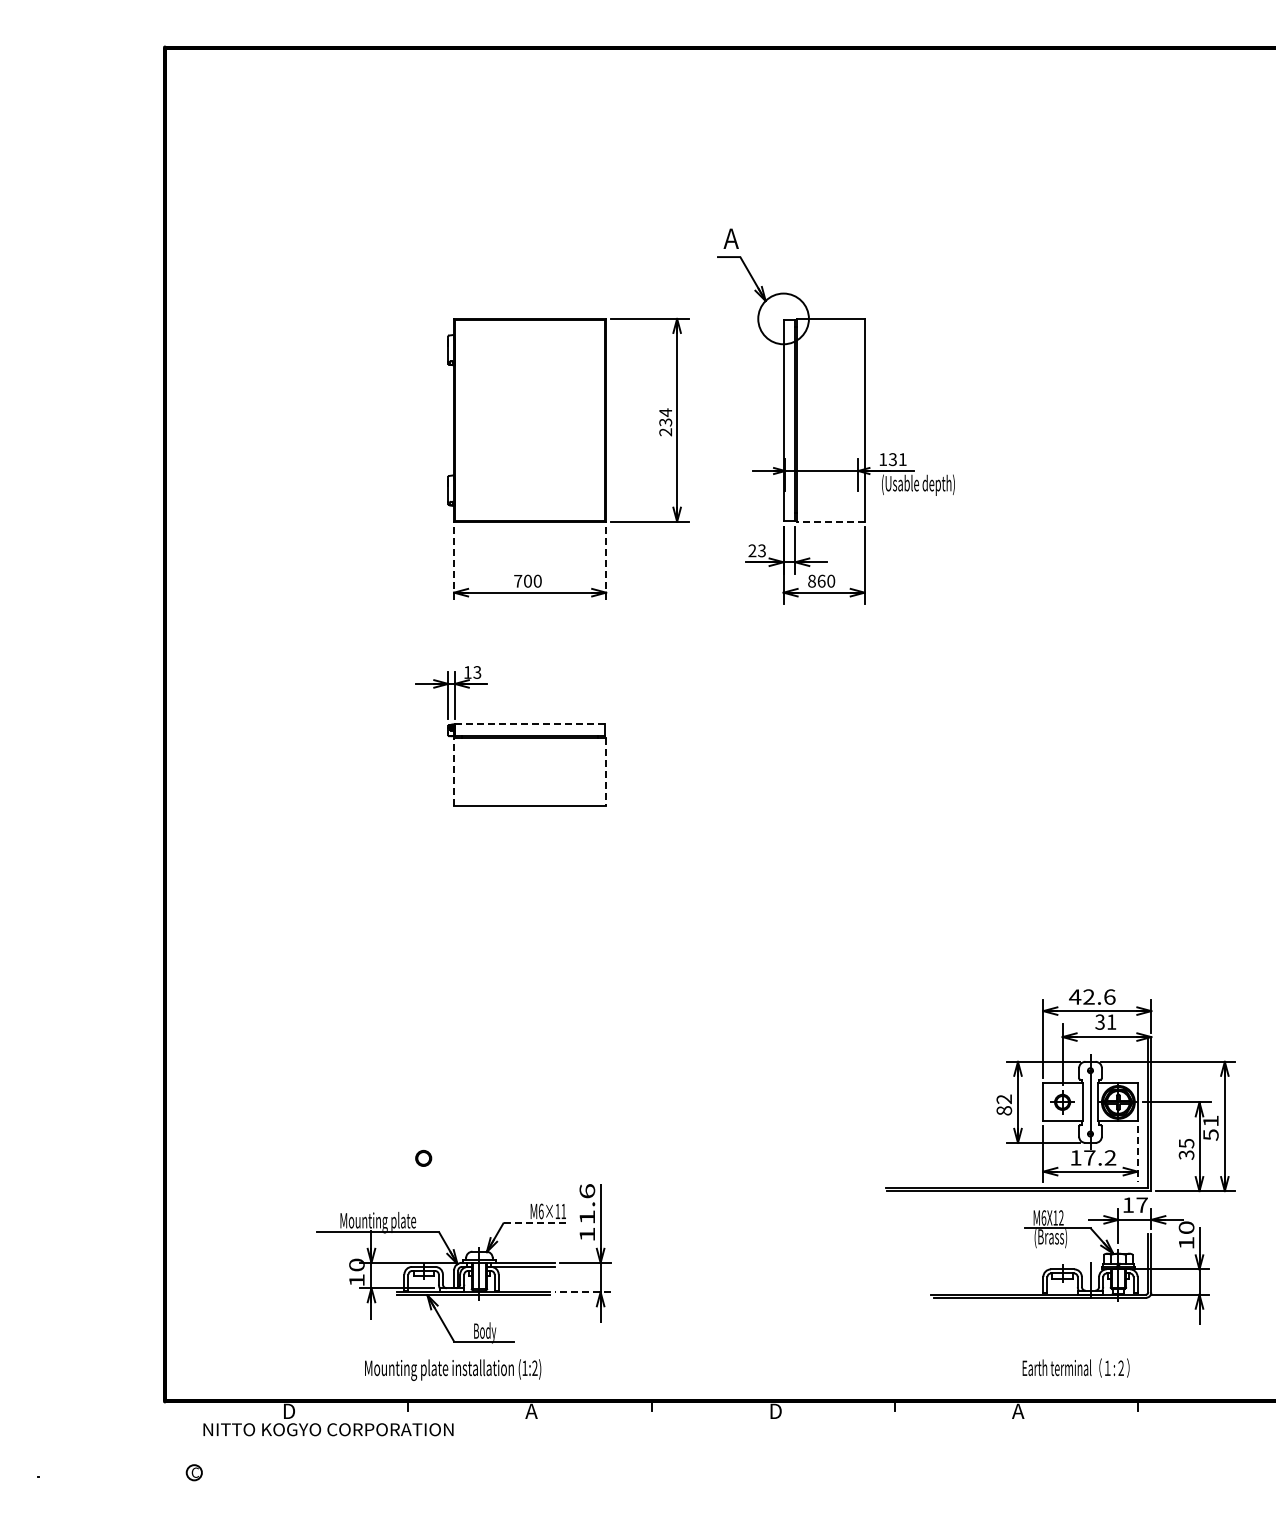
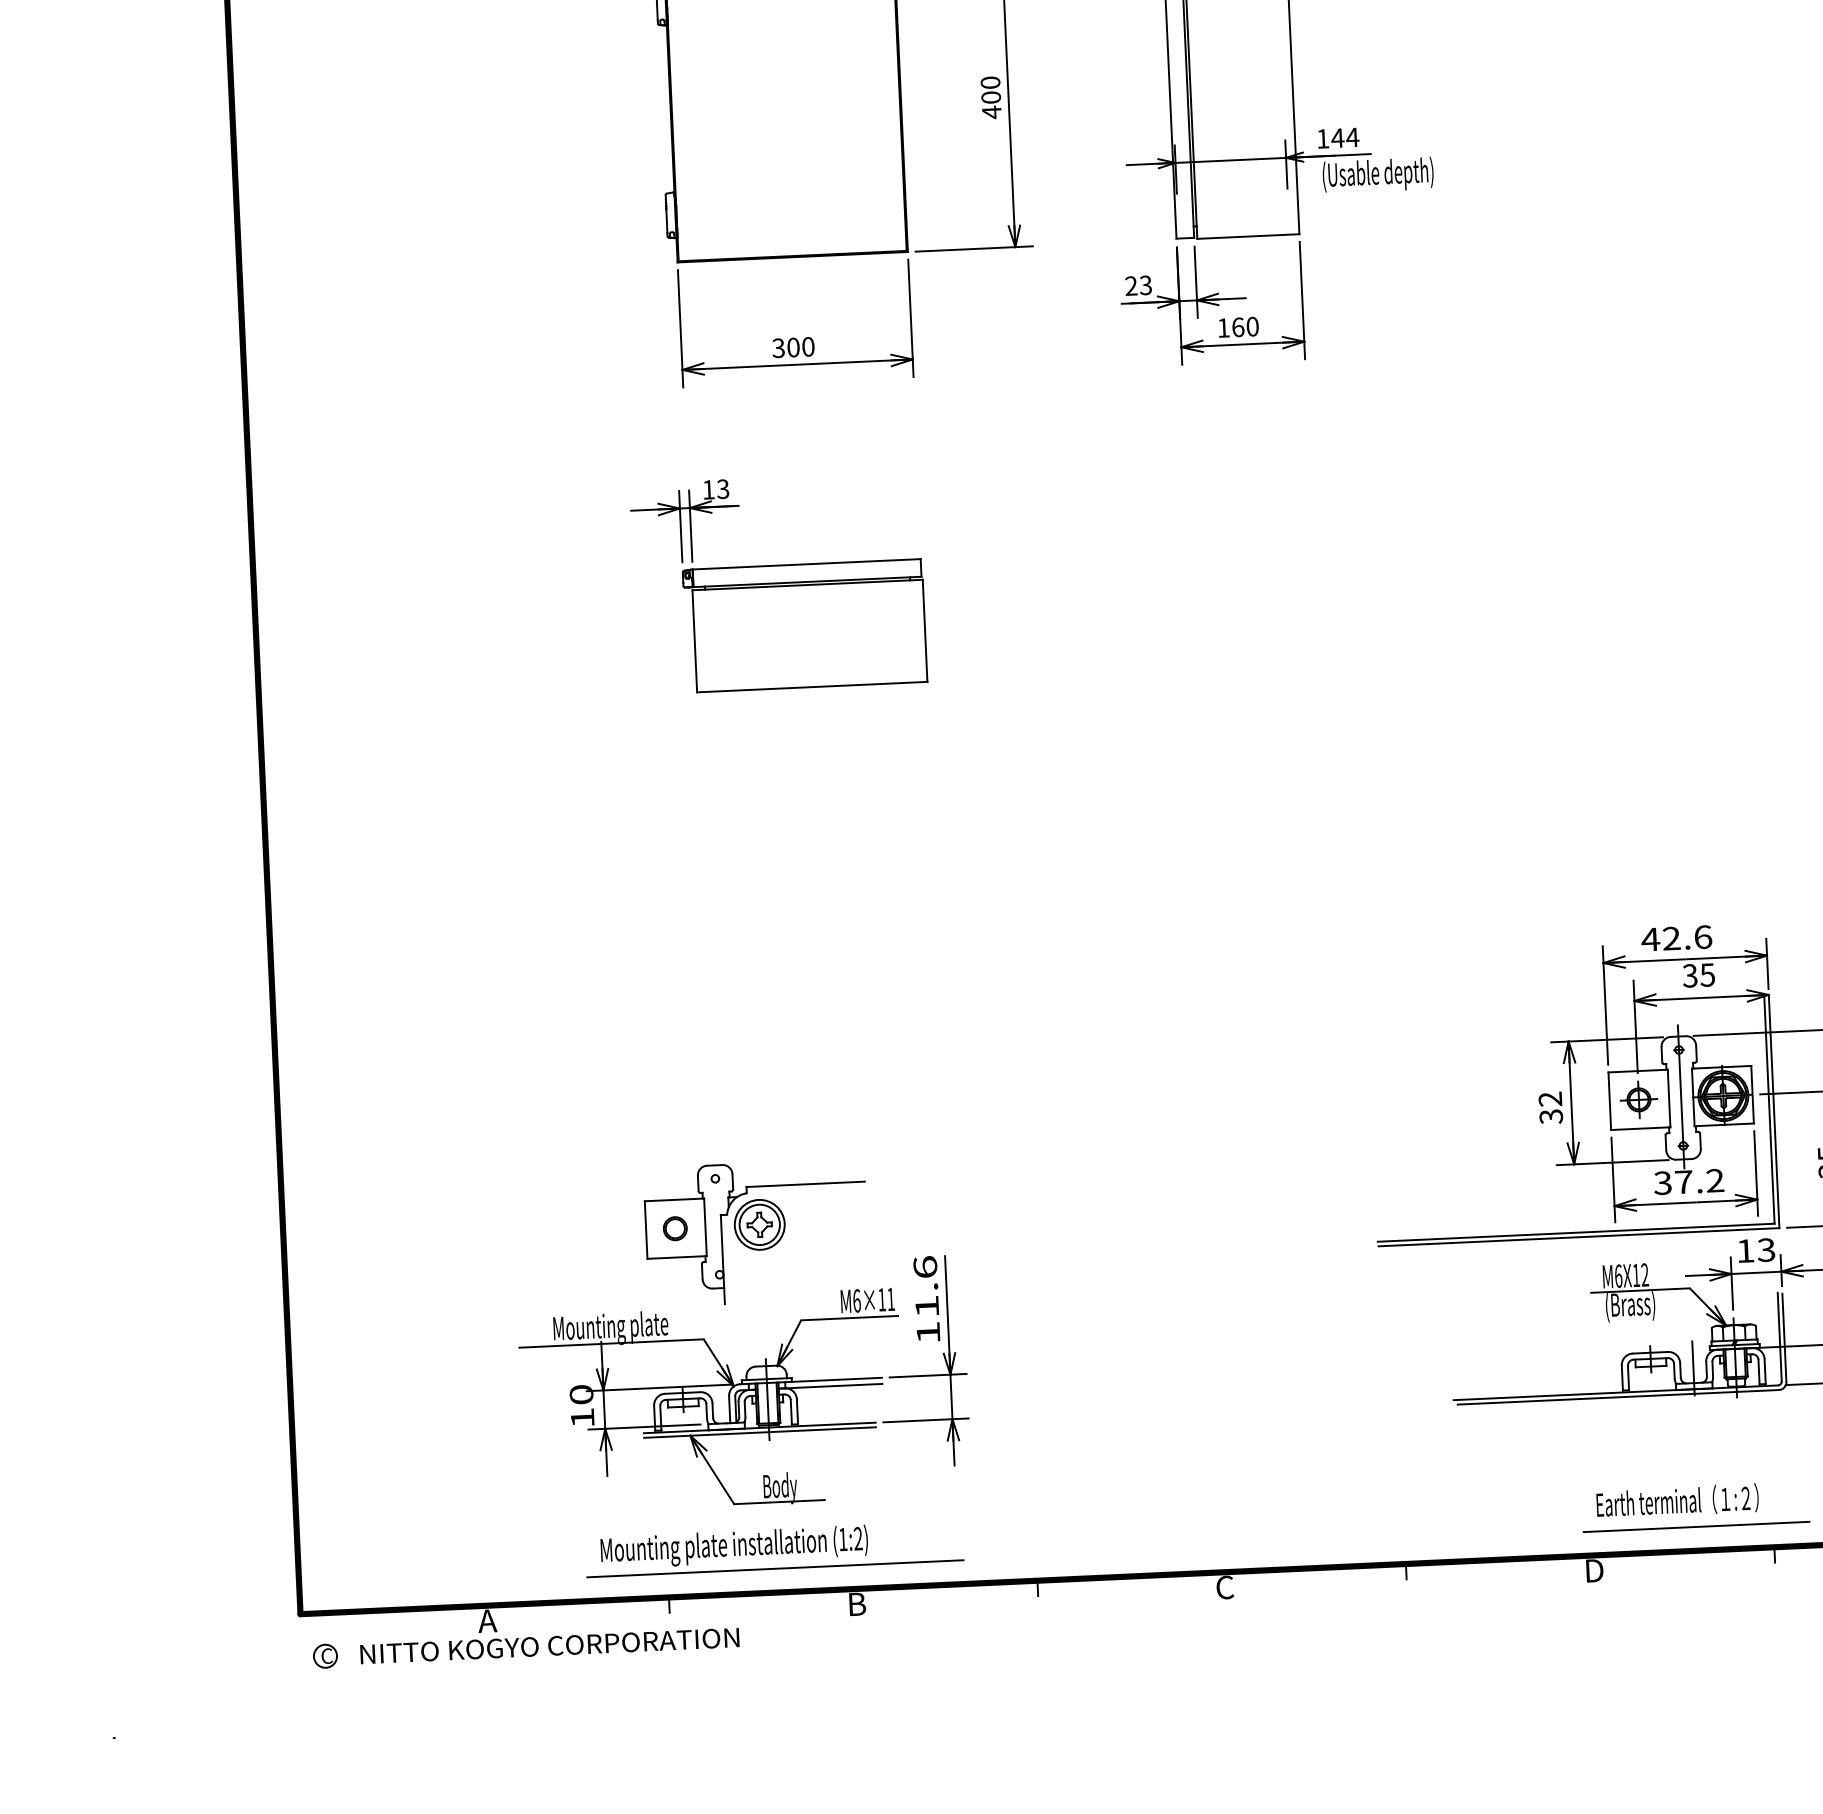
text: (665, 422) -> (990, 97), 234 -> 400
text: (897, 459) -> (1344, 137), 131 -> 144
line: (831, 521) -> (1249, 236), dashed -> solid
line: (454, 565) -> (681, 328), dashed -> solid
line: (606, 565) -> (911, 318), dashed -> solid
text: (518, 580) -> (779, 347), 700 -> 300
text: (811, 580) -> (1222, 326), 860 -> 160
line: (530, 724) -> (807, 564), dashed -> solid
line: (454, 771) -> (695, 640), dashed -> solid
line: (606, 771) -> (925, 630), dashed -> solid
text: (1111, 1021) -> (1707, 974), 31 -> 35
text: (1003, 1110) -> (1550, 1116), 82 -> 32
line: (1137, 1154) -> (1755, 1173), dashed -> solid
text: (1075, 1157) -> (1662, 1182), 17.2 -> 37.2
part: (476, 1163) -> (755, 1232), added
text: (1141, 1204) -> (1765, 1249), 17 -> 13
line: (535, 1222) -> (849, 1318), dashed -> solid
line: (582, 1292) -> (925, 1420), dashed -> solid
line: (479, 1385) -> (775, 1568), added
line: (1087, 1385) -> (1696, 1526), added
text: (288, 1410) -> (487, 1619), D -> A
text: (531, 1410) -> (855, 1602), A -> B
text: (1018, 1410) -> (1593, 1569), A -> D
text: (775, 1411) -> (1225, 1587), D -> C
part: (193, 1472) -> (324, 1655), moved

